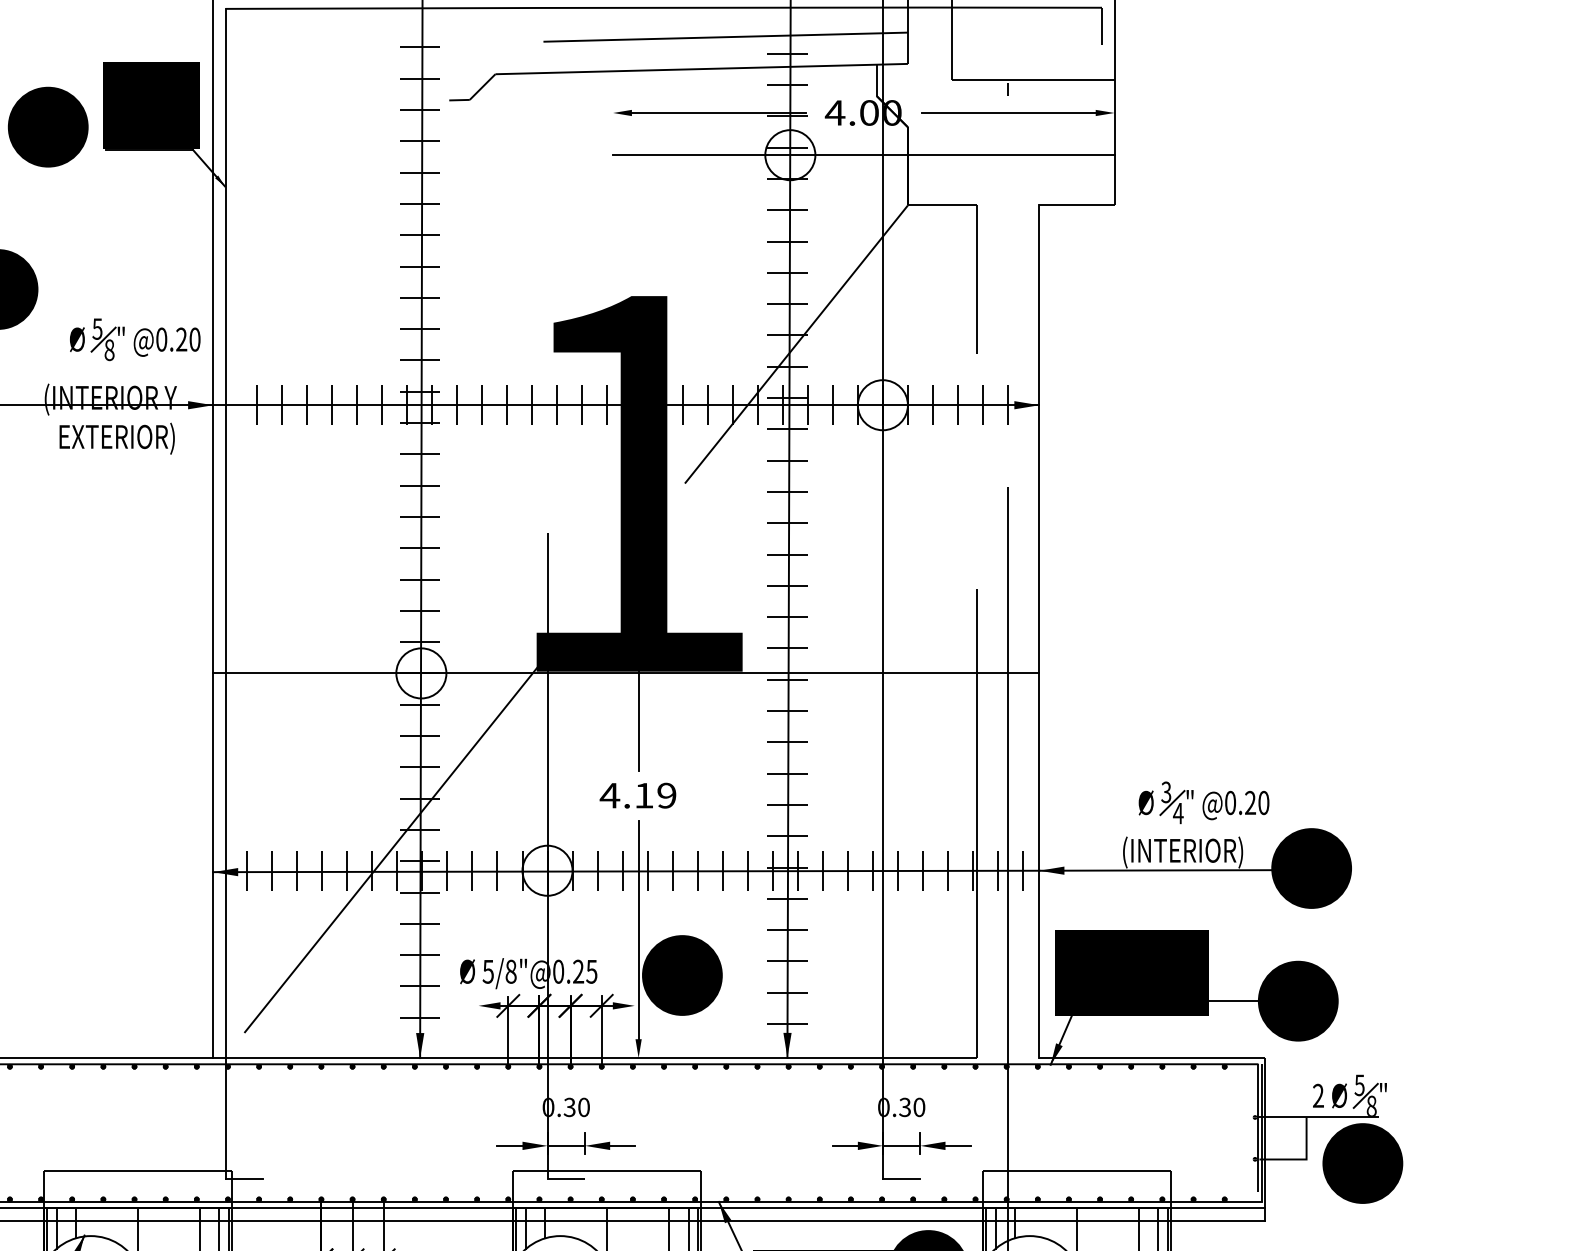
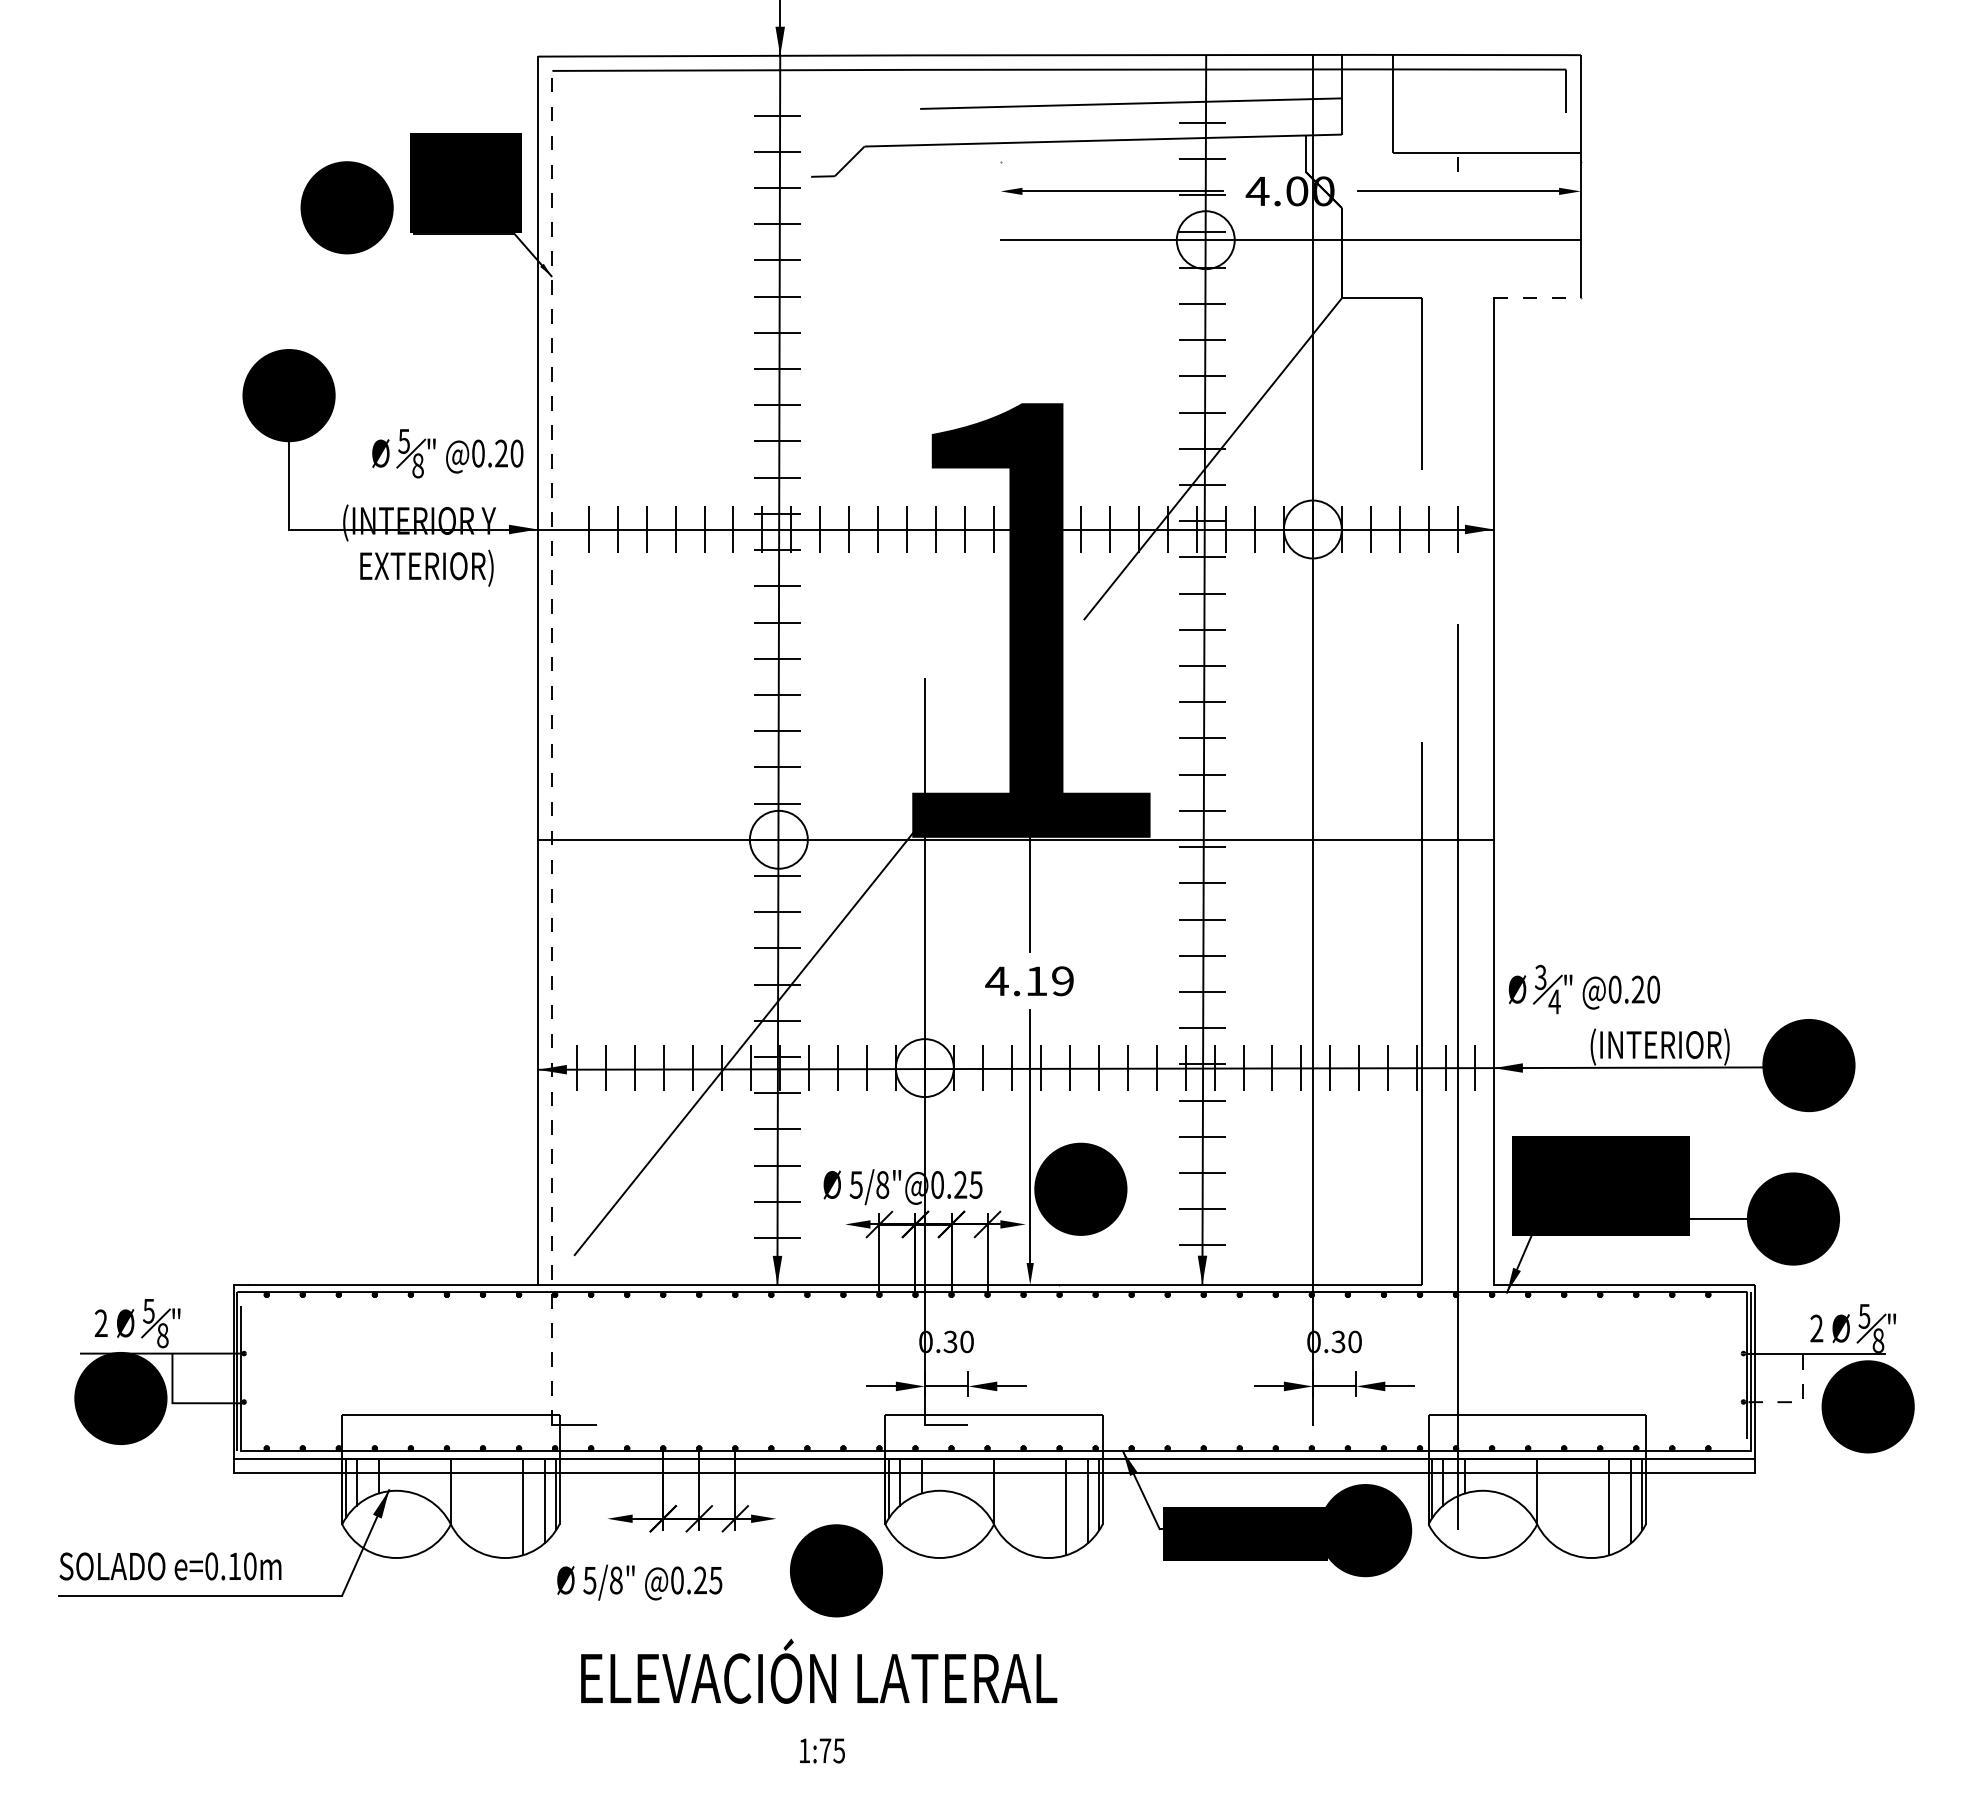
line: (1077, 205) -> (1537, 298), solid -> dashed
line: (225, 593) -> (552, 747), solid -> dashed
part: (1203, 802) -> (1583, 989), moved
line: (1305, 1159) -> (1801, 1402), solid -> dashed
line: (901, 1178) -> (1334, 1424), removed

